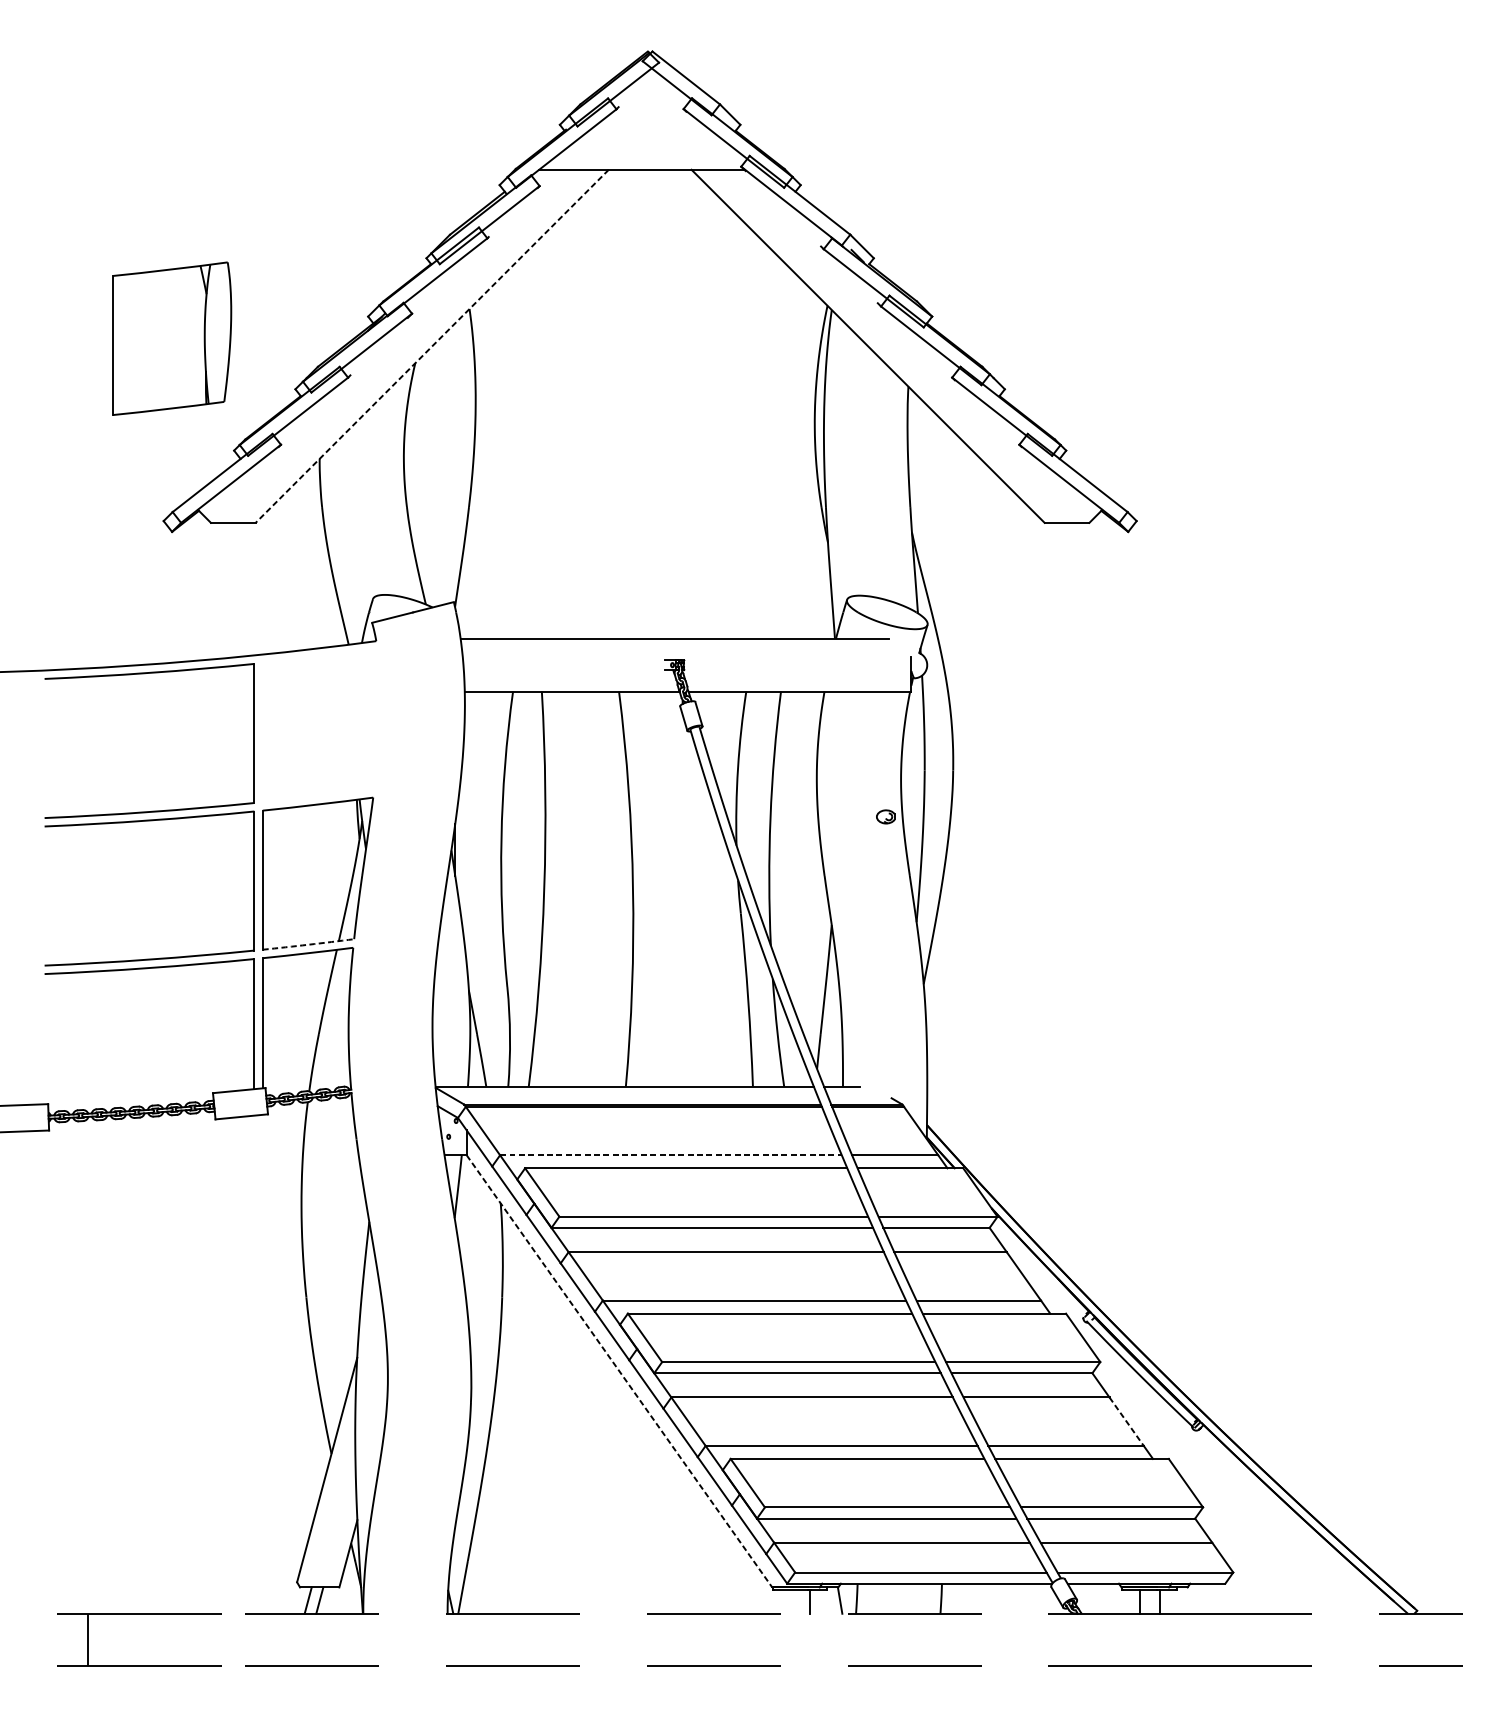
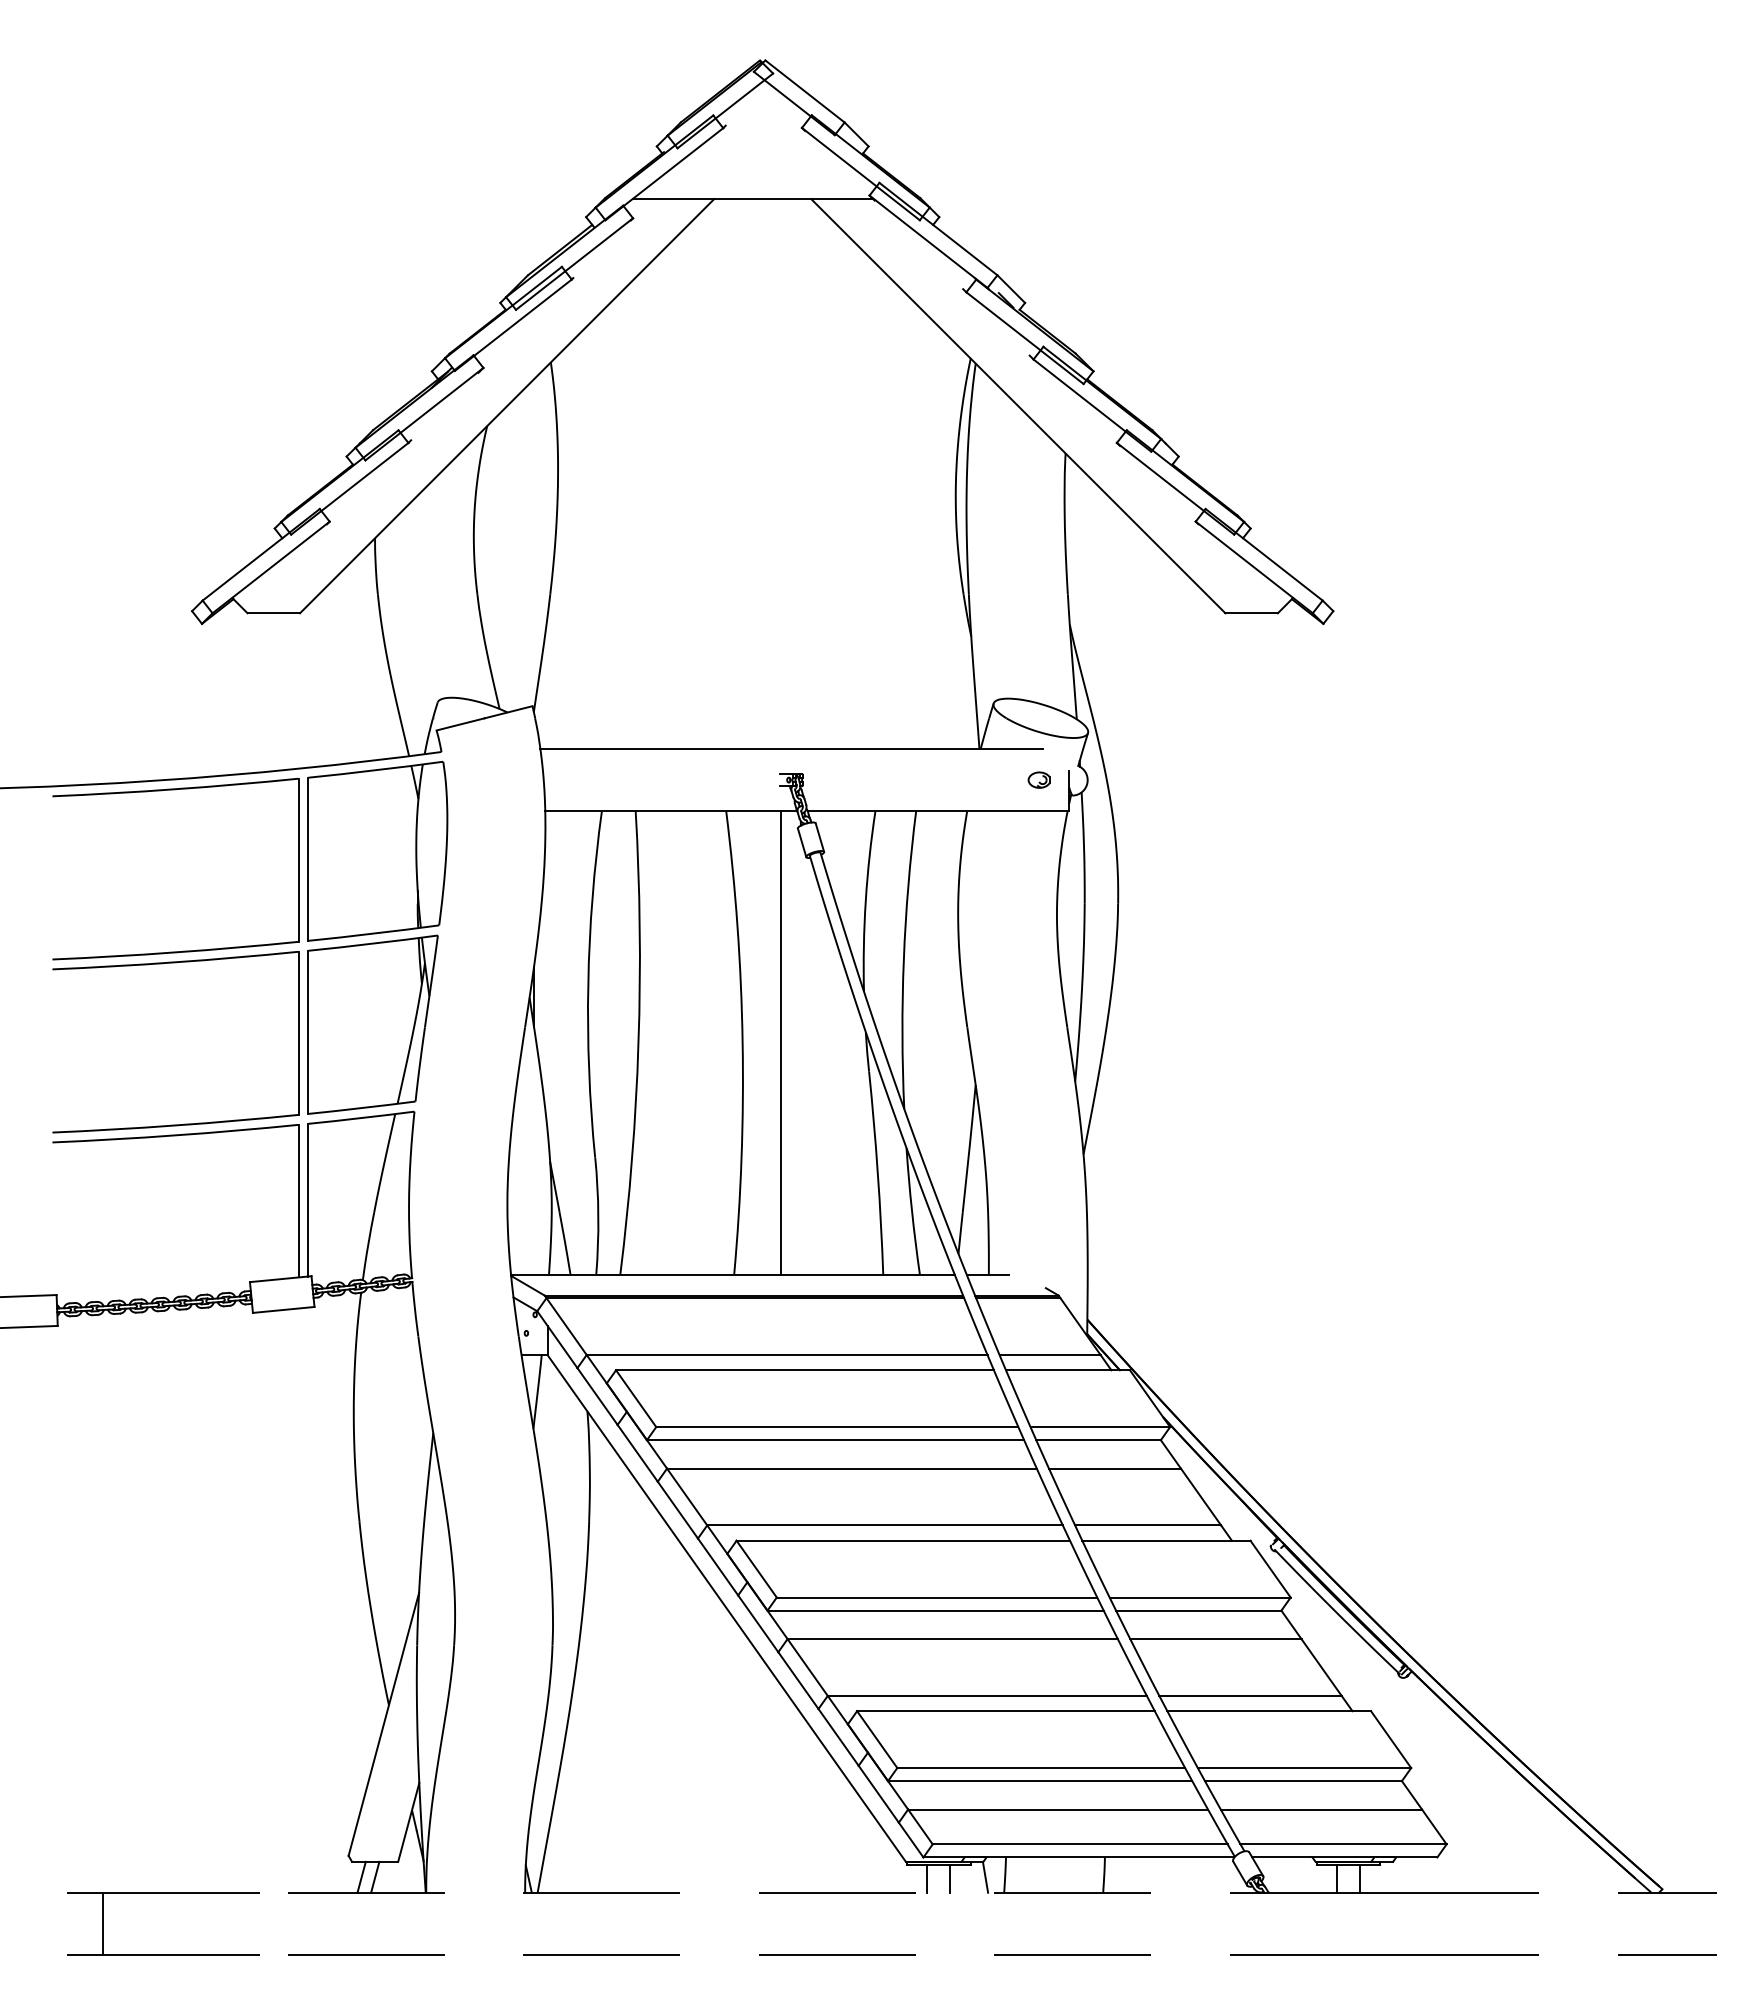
part: (171, 338) -> (377, 850), moved
line: (432, 346) -> (507, 406), dashed -> solid
part: (885, 816) -> (1038, 779), moved
line: (666, 888) -> (781, 1042), added
arc: (308, 945) -> (362, 1108), dashed -> solid
line: (671, 1155) -> (787, 1355), dashed -> solid
line: (620, 1371) -> (727, 1608), dashed -> solid
line: (1126, 1421) -> (1321, 1667), dashed -> solid
line: (789, 1601) -> (926, 1878), added

